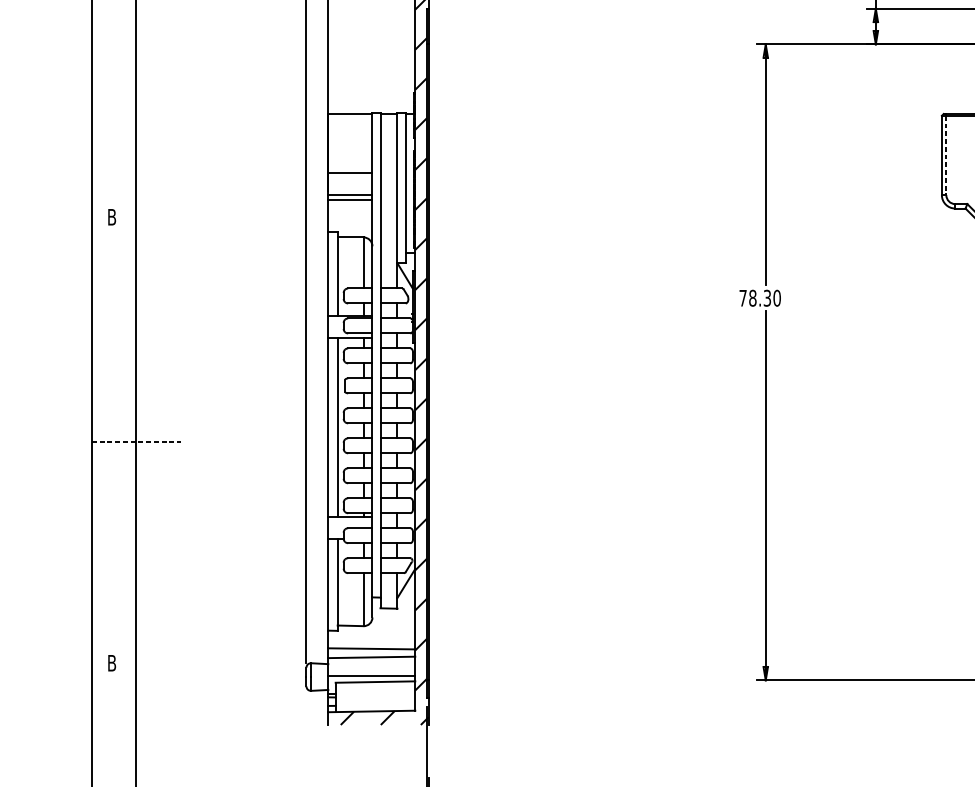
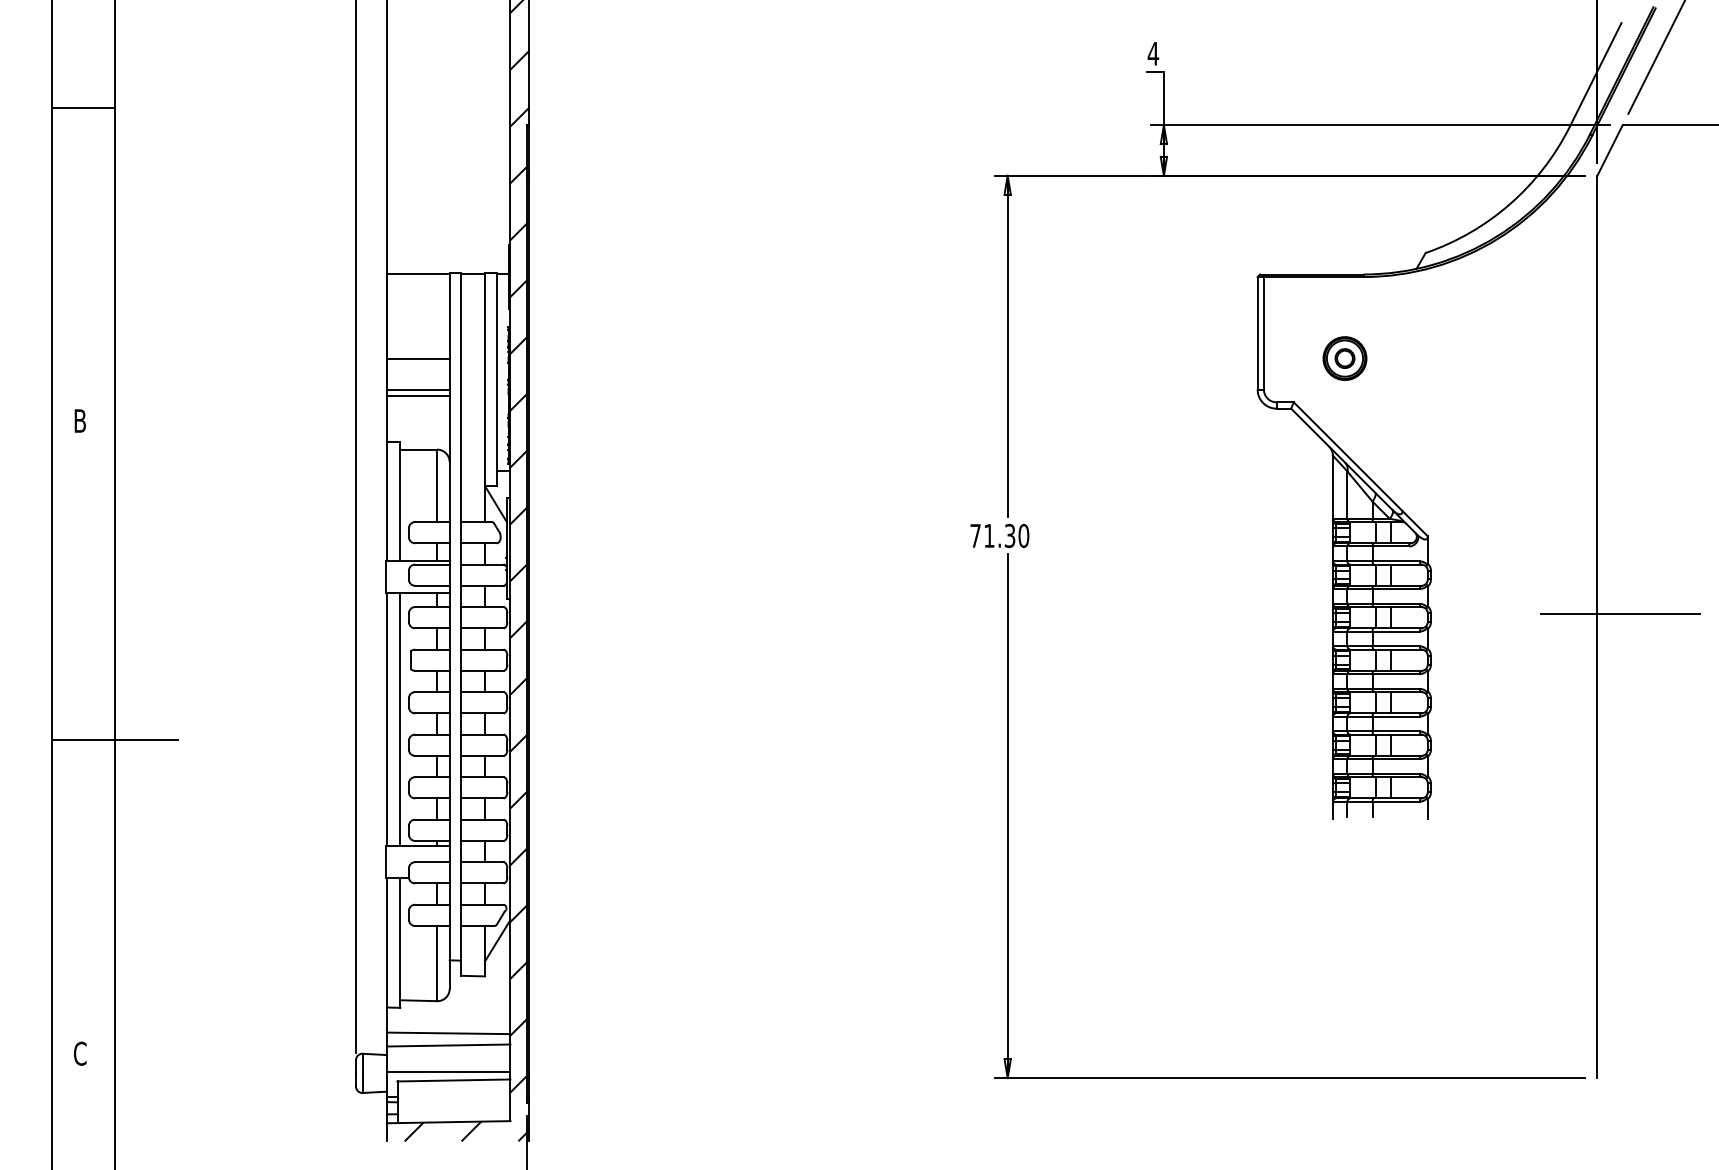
line: (946, 155) -> (1263, 333), dashed -> solid
text: (752, 297) -> (989, 535), 78.30 -> 71.30
line: (136, 442) -> (115, 740), dashed -> solid
text: (111, 663) -> (79, 1053), B -> C

